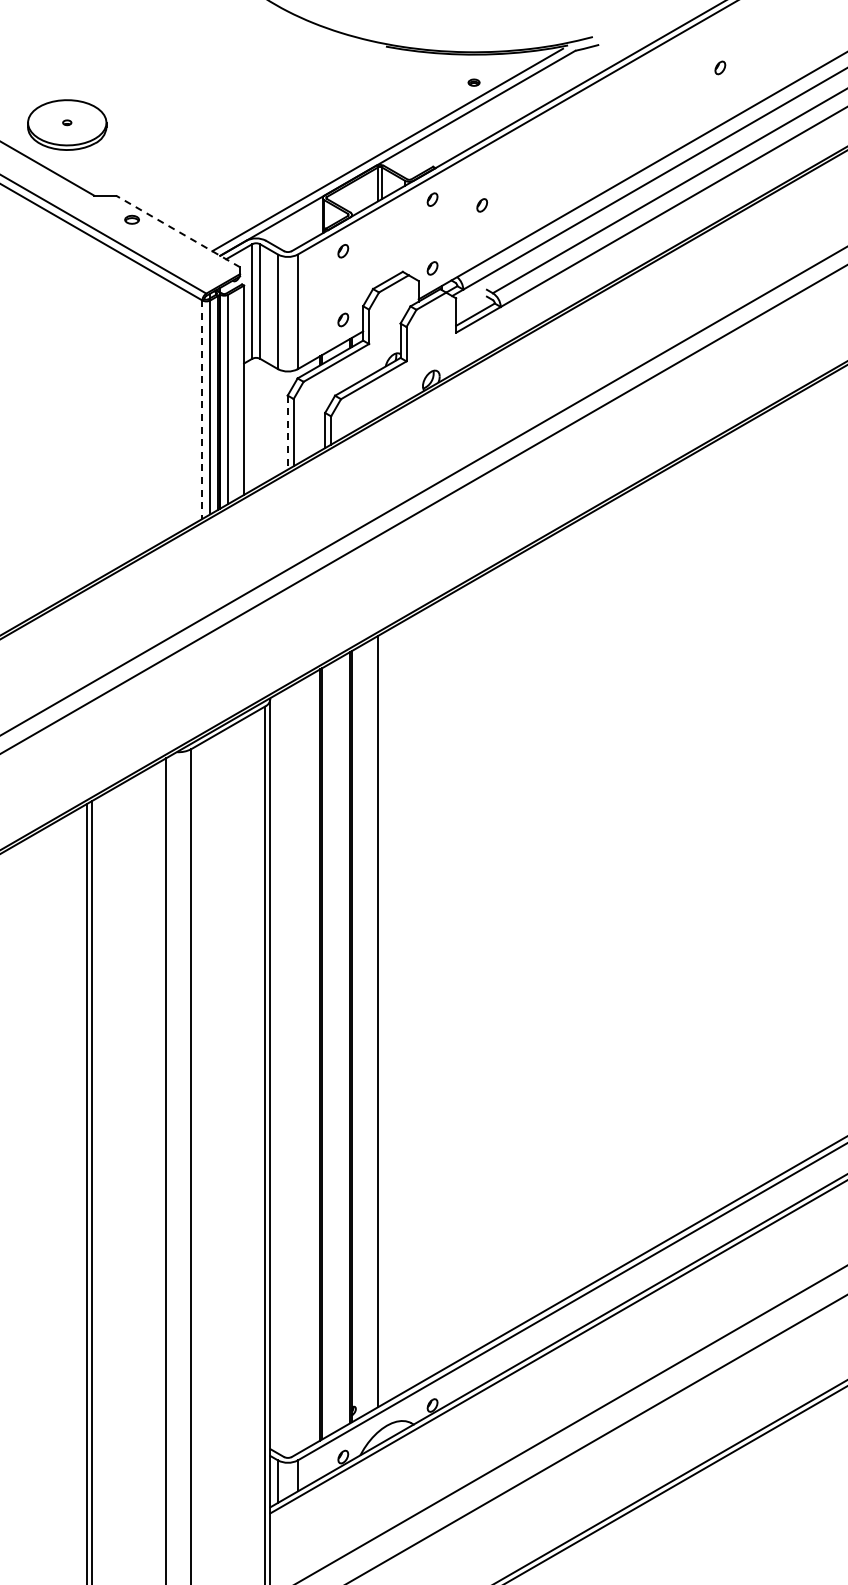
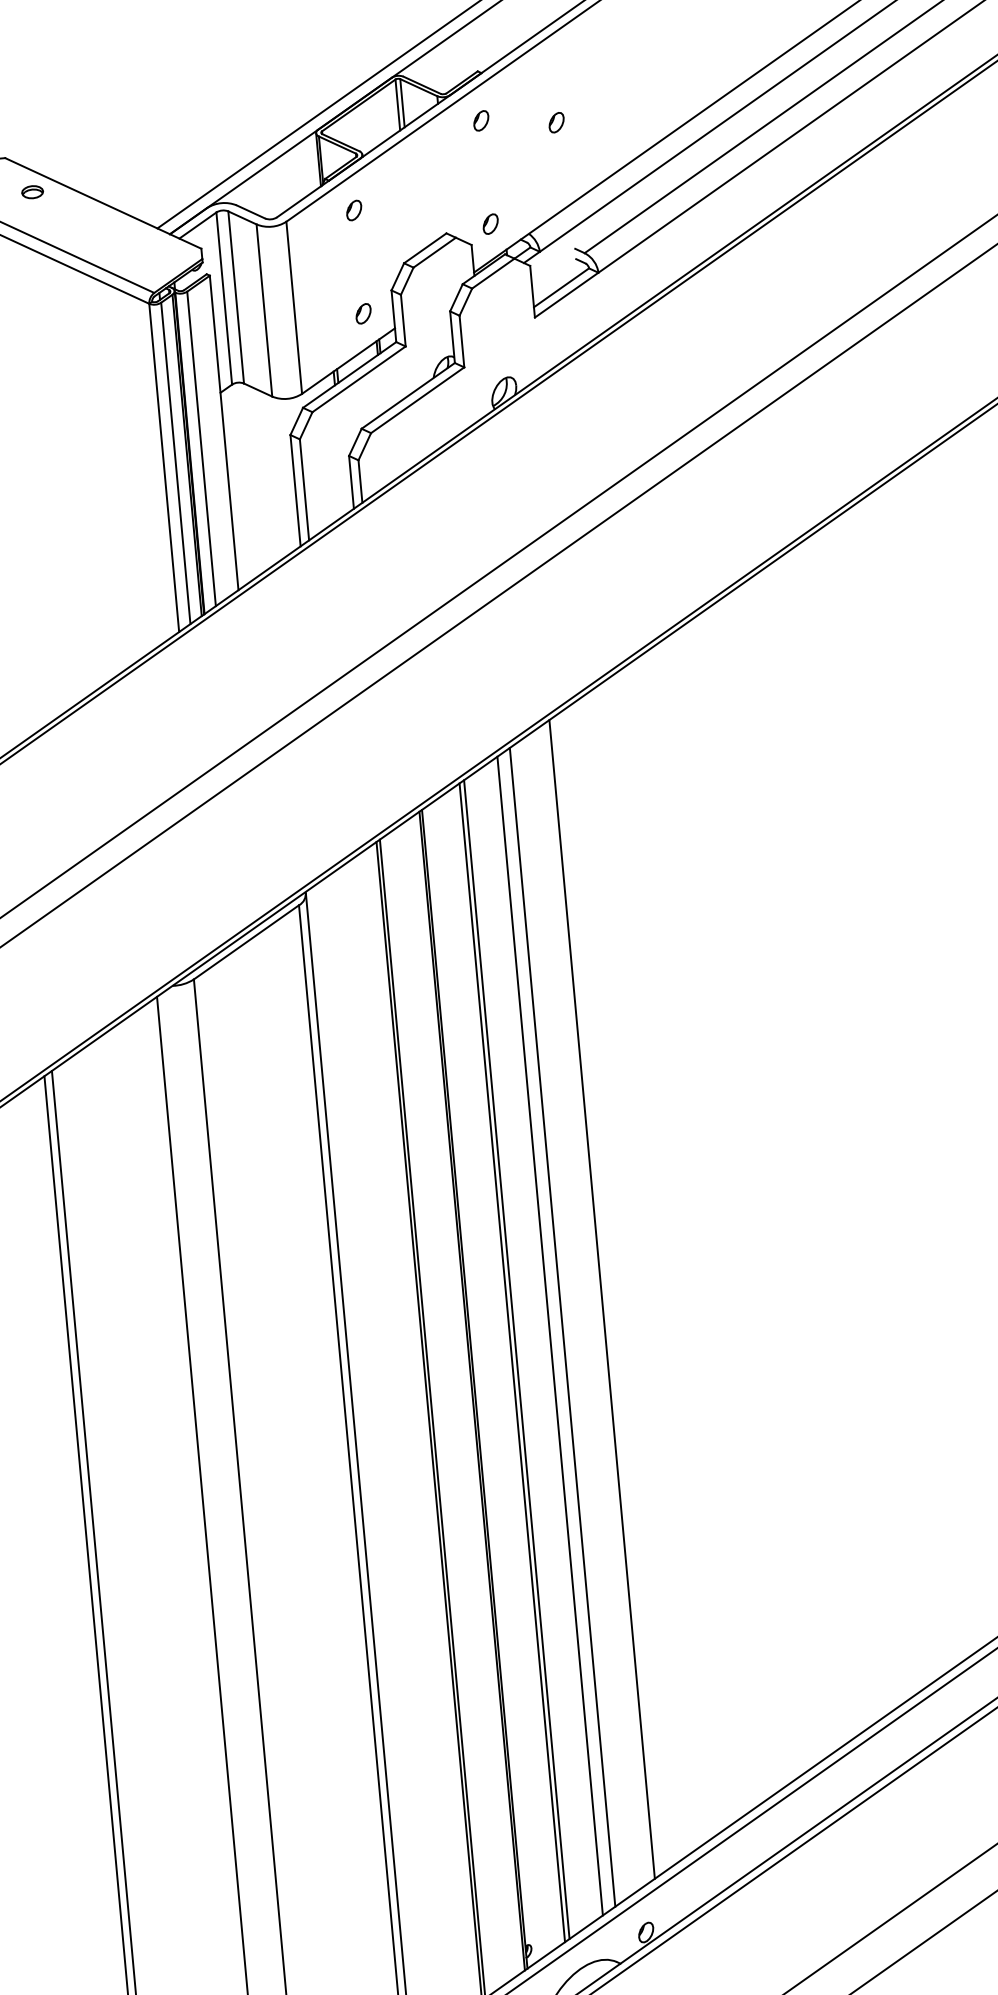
line: (178, 231) -> (103, 203), dashed -> solid
line: (202, 410) -> (164, 469), dashed -> solid
line: (287, 433) -> (295, 491), dashed -> solid
line: (441, 984) -> (602, 1298), added
line: (413, 1000) -> (562, 1326), added
line: (405, 1005) -> (550, 1335), added
line: (381, 1019) -> (516, 1359), added

